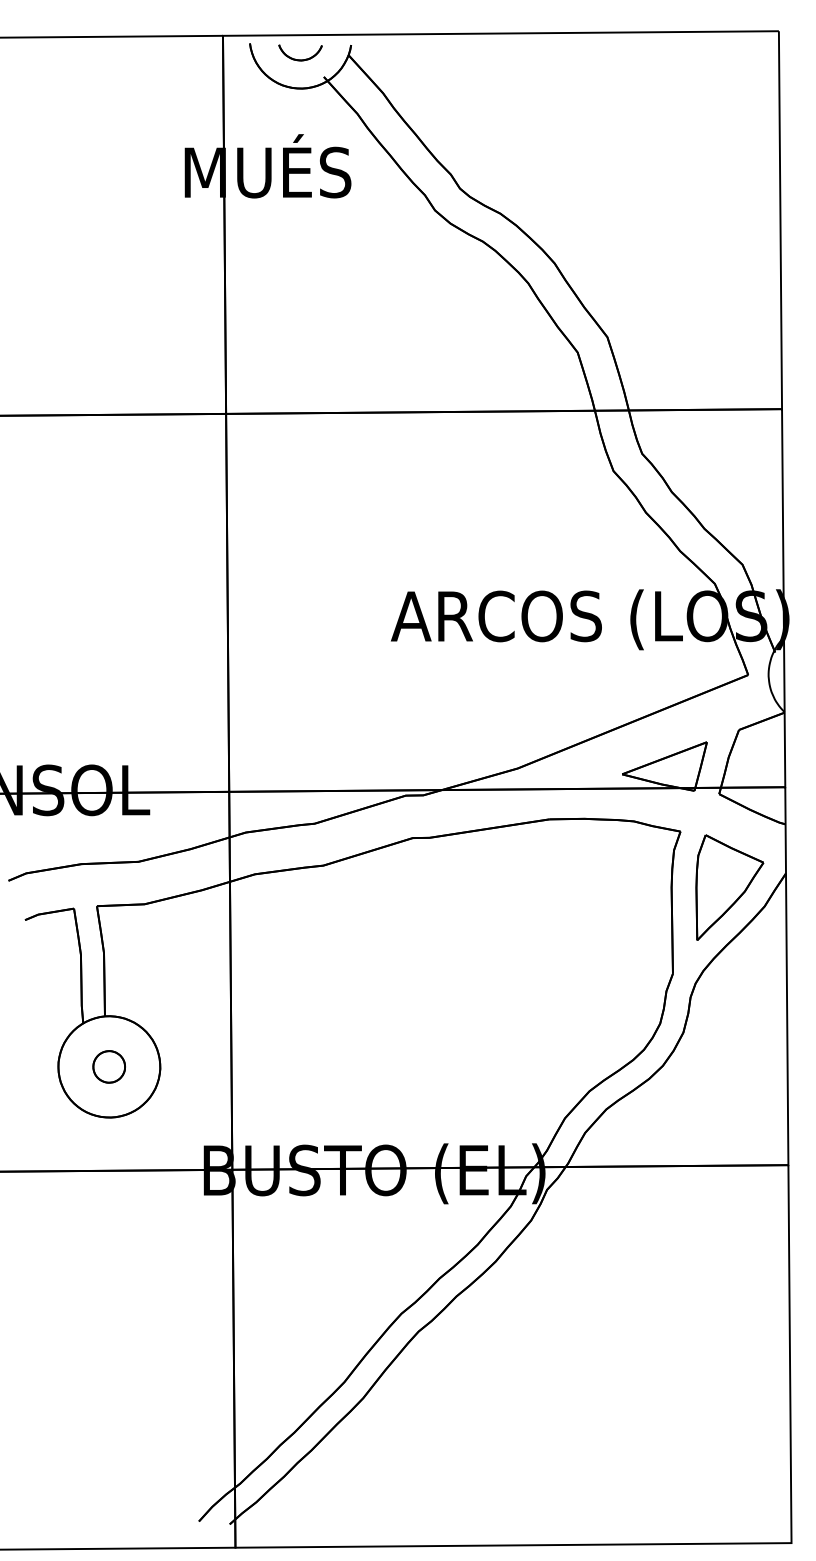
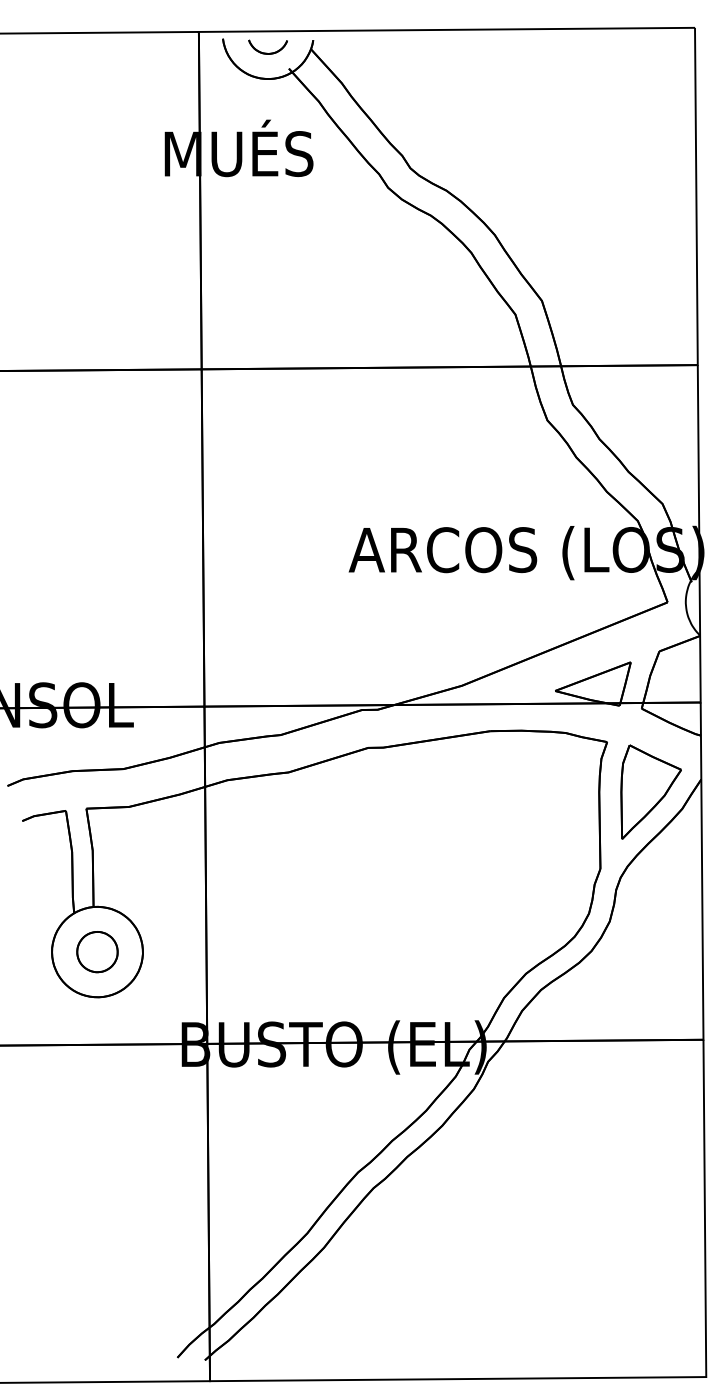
part: (108, 1066) -> (96, 951), size x1.43

